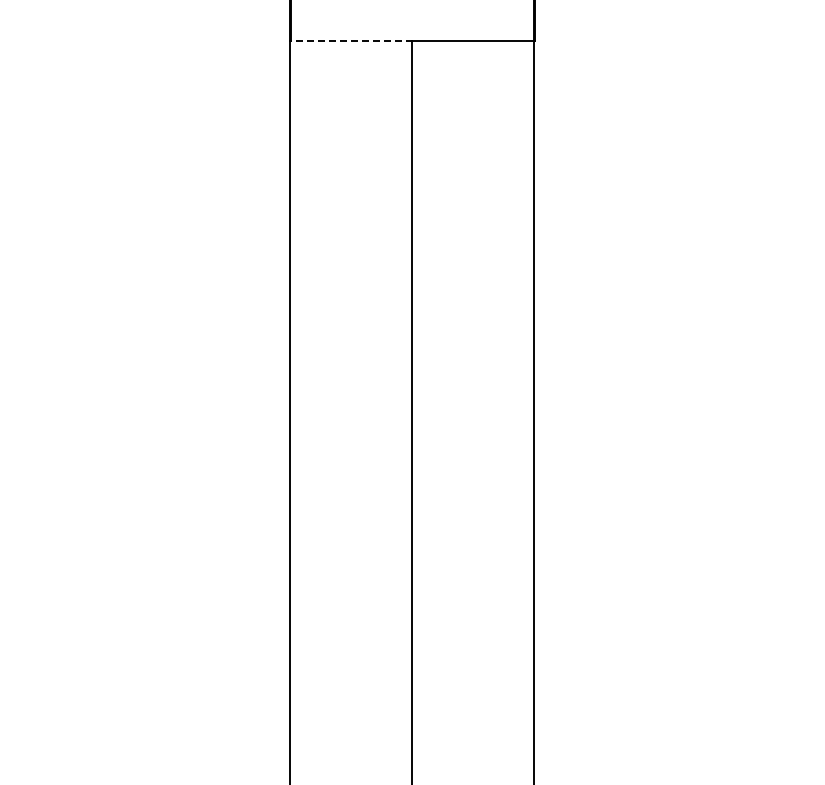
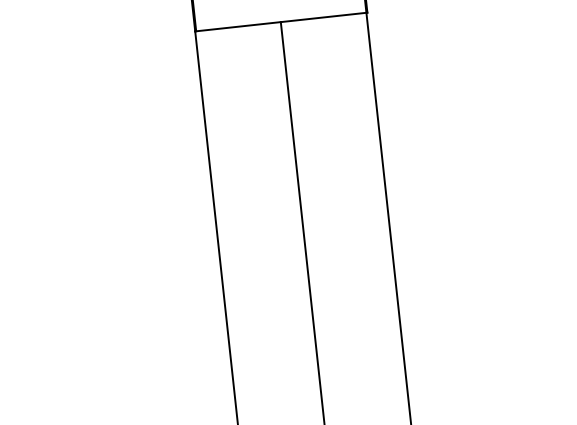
line: (350, 40) -> (237, 26), dashed -> solid

